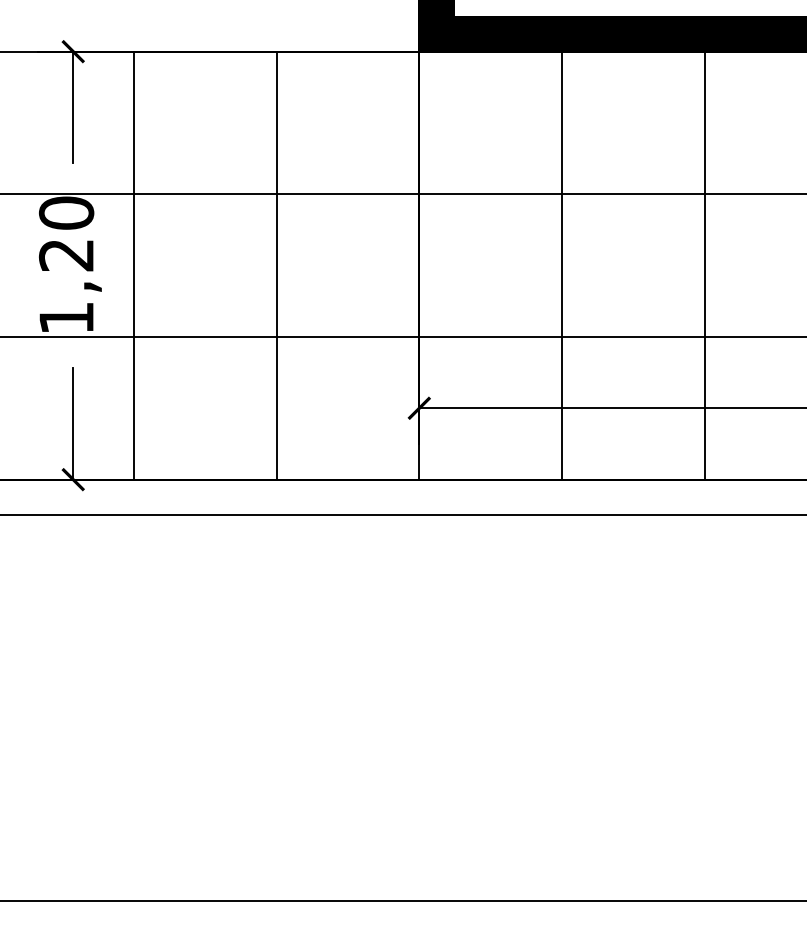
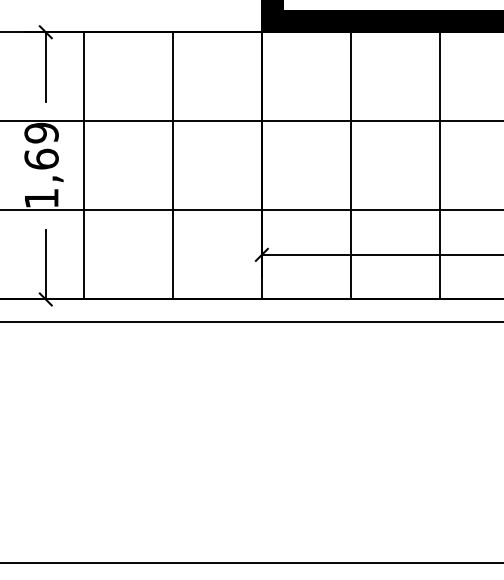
text: (66, 233) -> (41, 145), 1,20 -> 1,69

